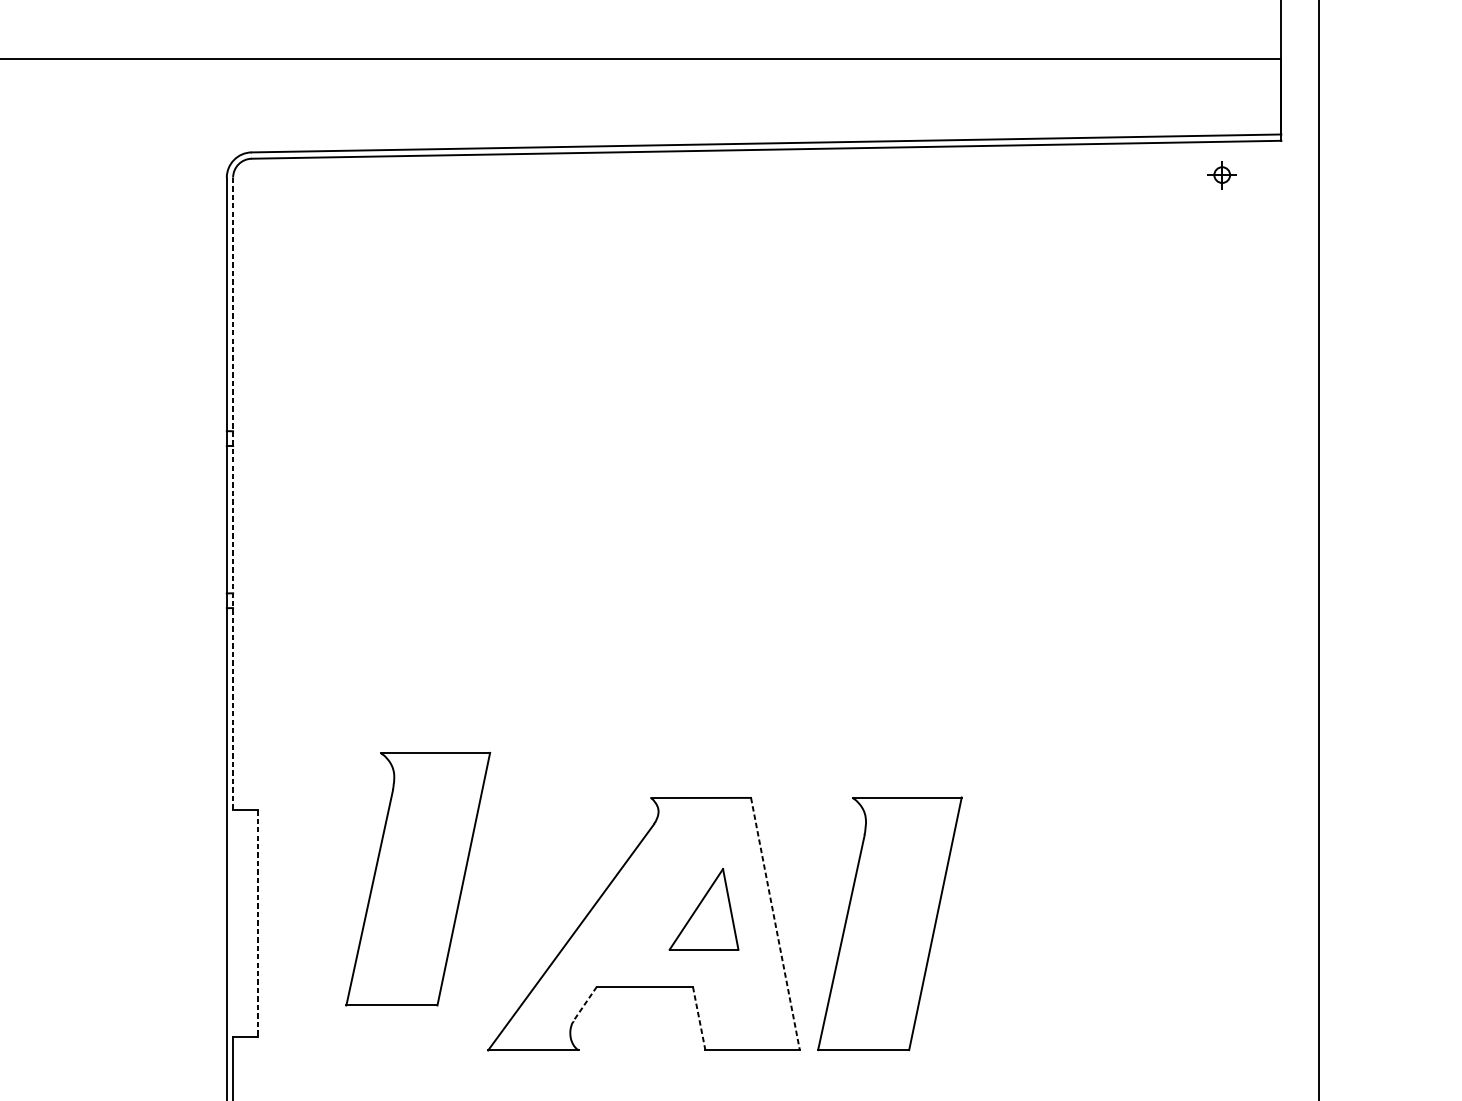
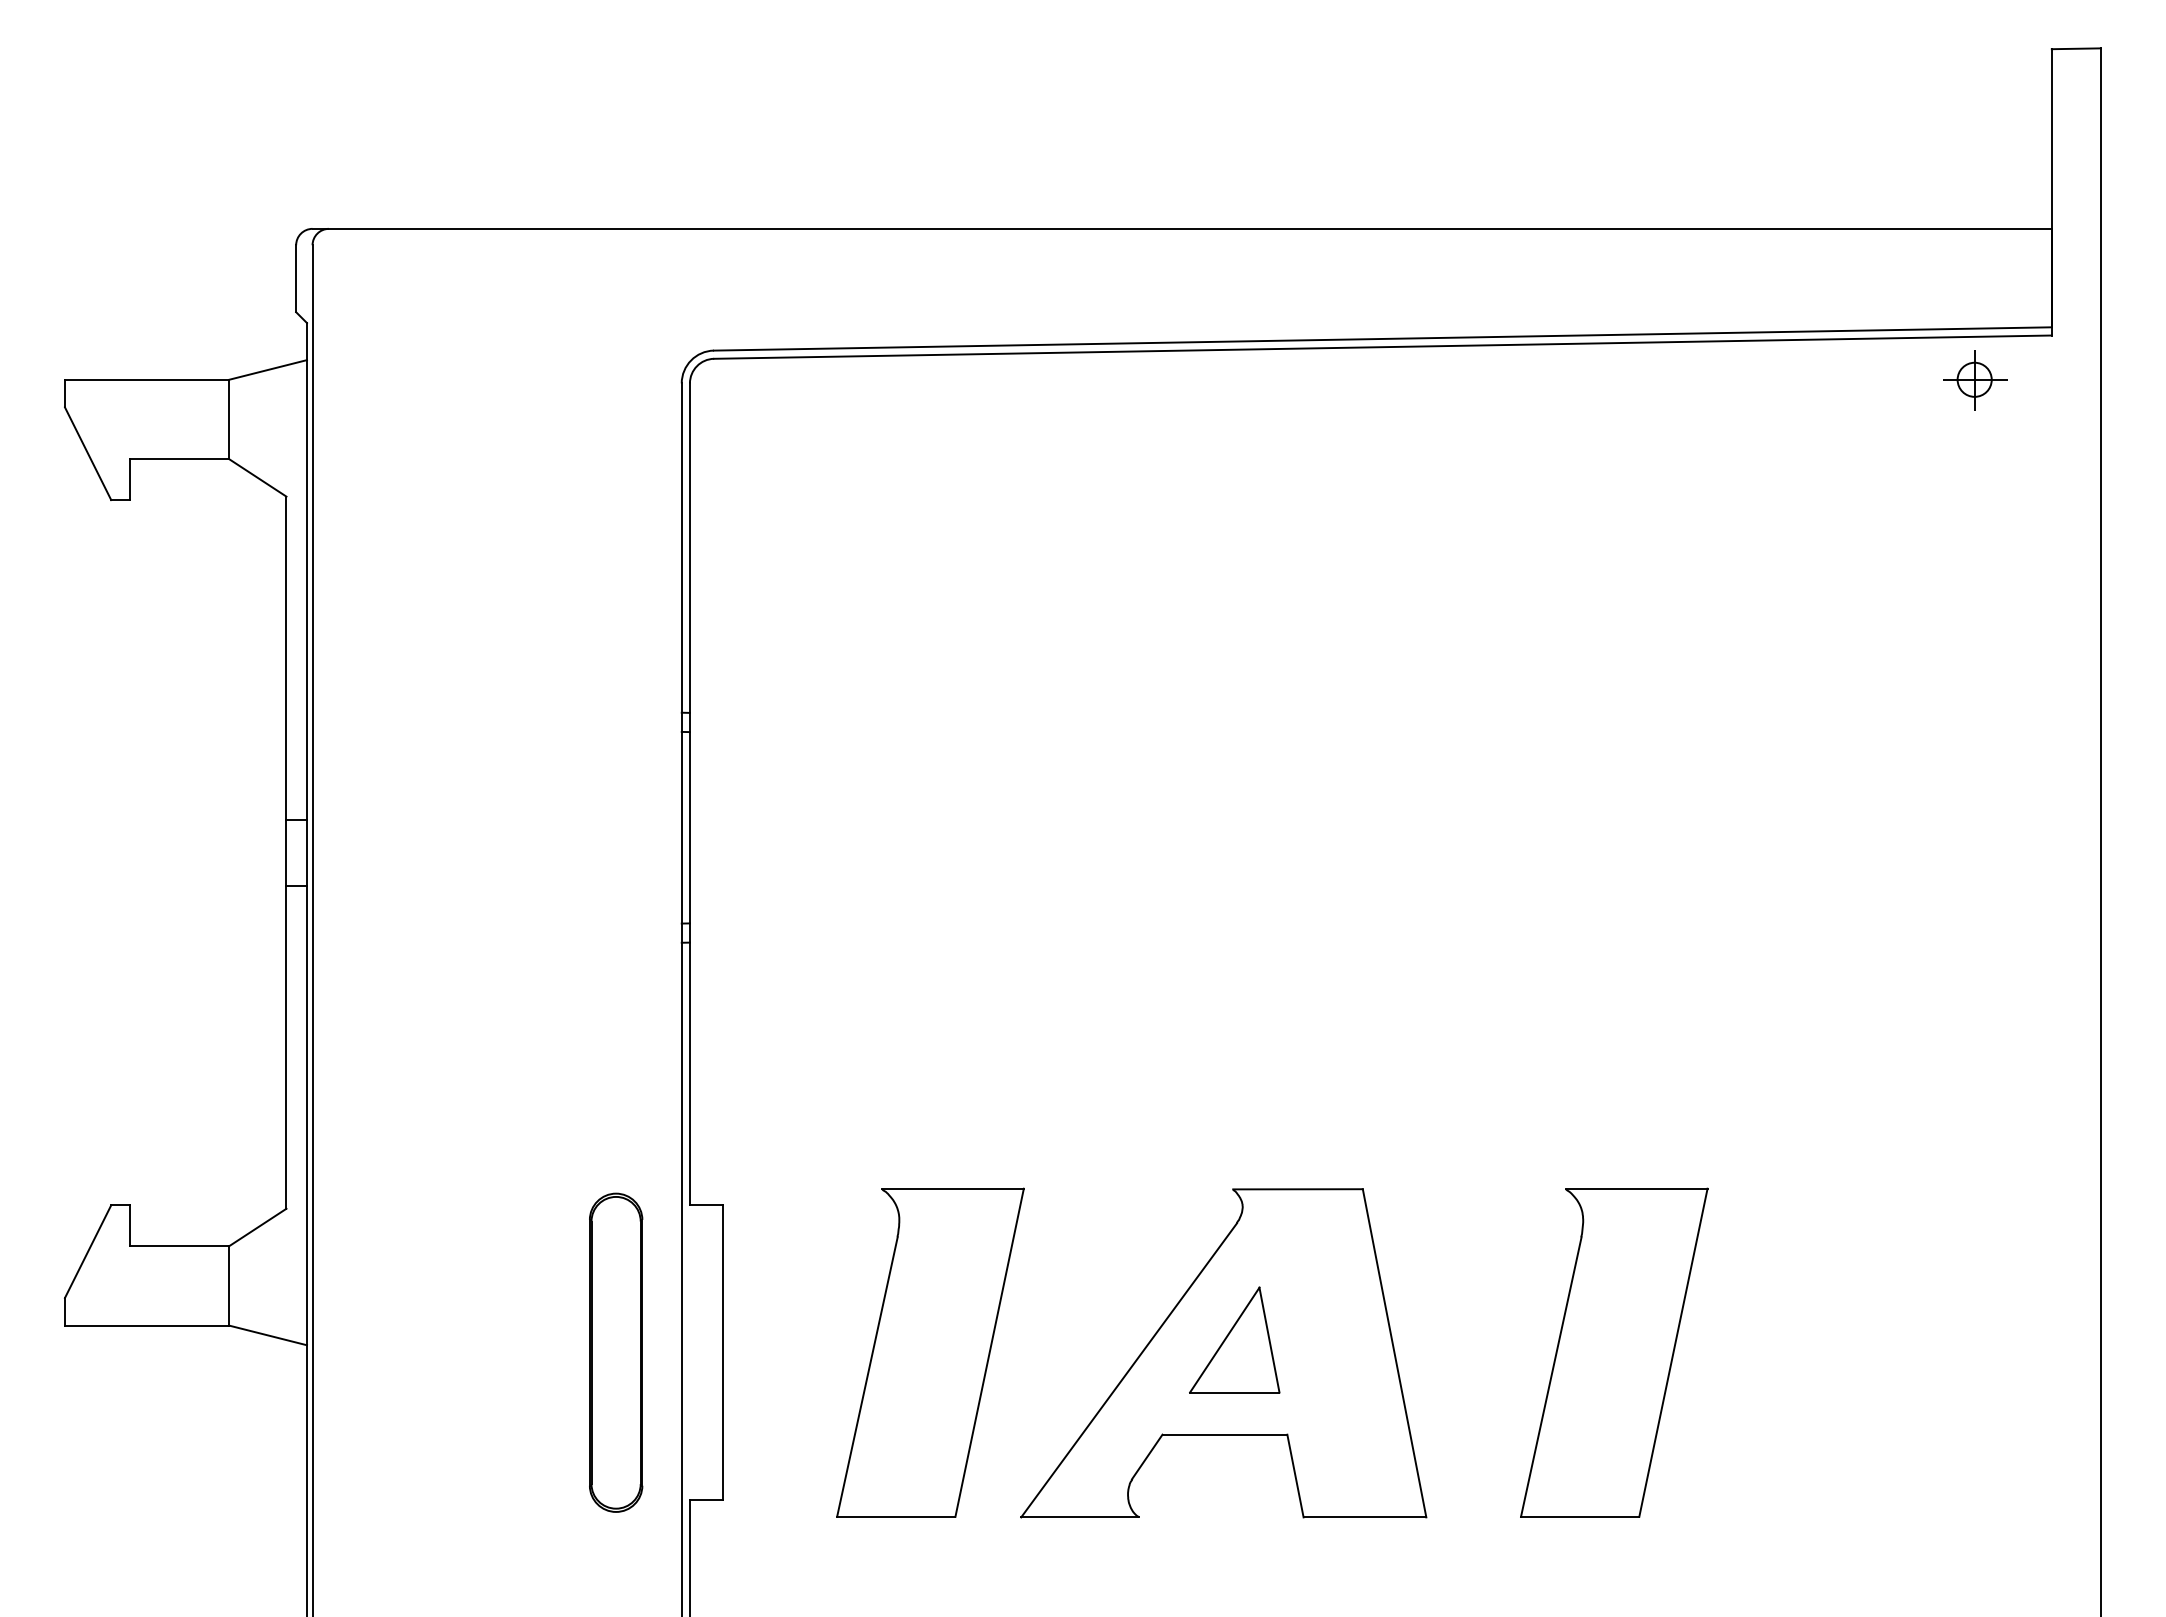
part: (1222, 175) -> (1975, 380), size x1.67
line: (232, 494) -> (689, 794), dashed -> solid
part: (418, 878) -> (930, 1352), moved
part: (703, 908) -> (1234, 1339), moved
part: (176, 923) -> (616, 1352), added
line: (258, 923) -> (722, 1352), dashed -> solid
part: (890, 923) -> (1614, 1352), moved
line: (775, 924) -> (1394, 1353), dashed -> solid
line: (584, 1004) -> (1146, 1457), dashed -> solid
line: (699, 1018) -> (1295, 1475), dashed -> solid

